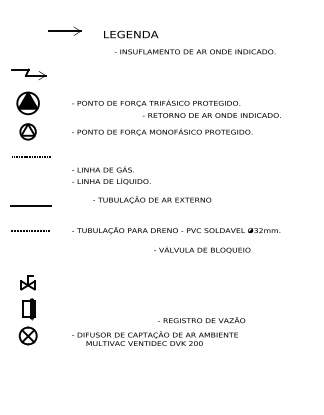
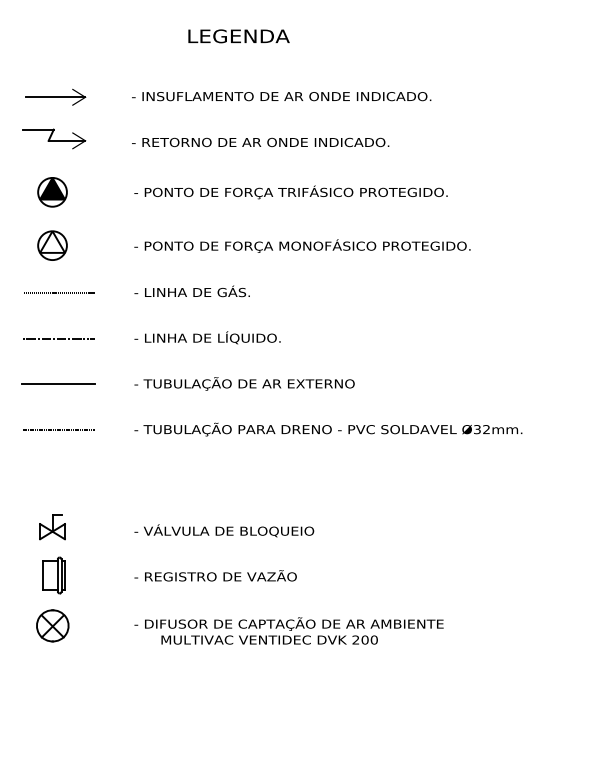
part: (64, 31) -> (55, 97), moved
text: (131, 34) -> (239, 36), moved
text: (194, 51) -> (280, 95), moved
part: (27, 102) -> (51, 190), size x0.71
text: (211, 115) -> (260, 142), moved
text: (102, 169) -> (191, 291), moved
line: (30, 181) -> (57, 338), added
text: (152, 199) -> (245, 382), moved
text: (202, 249) -> (224, 529), moved
text: (201, 320) -> (215, 576), moved

